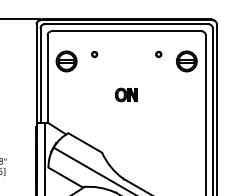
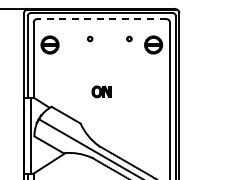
line: (126, 31) -> (101, 19), solid -> dashed
part: (94, 53) -> (90, 38), moved
part: (126, 94) -> (101, 91), moved

